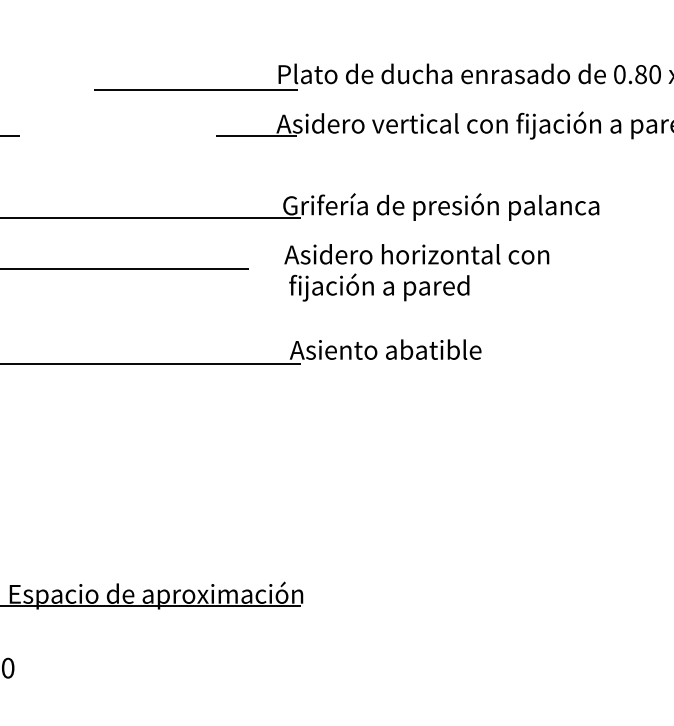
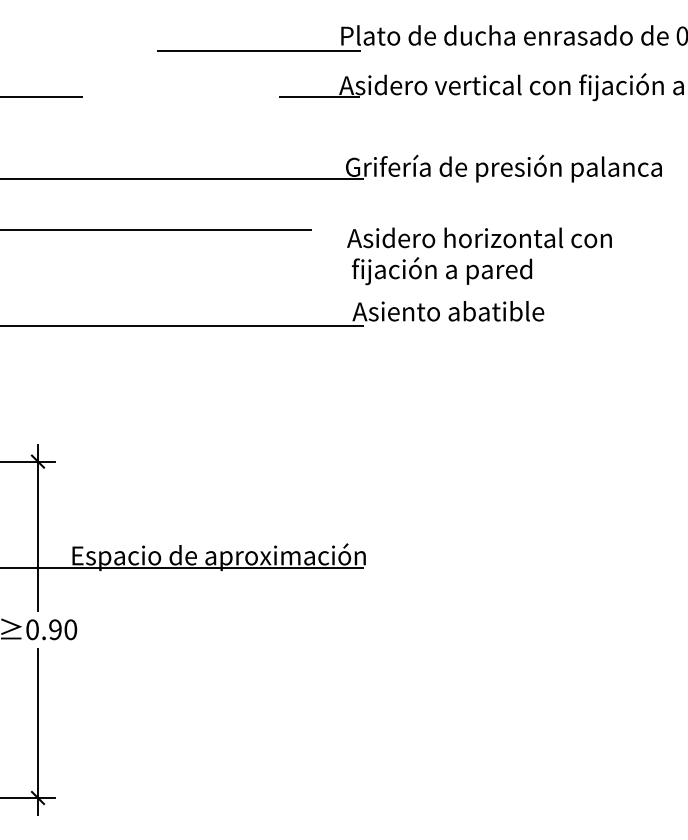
text: (416, 272) -> (479, 256), moved

